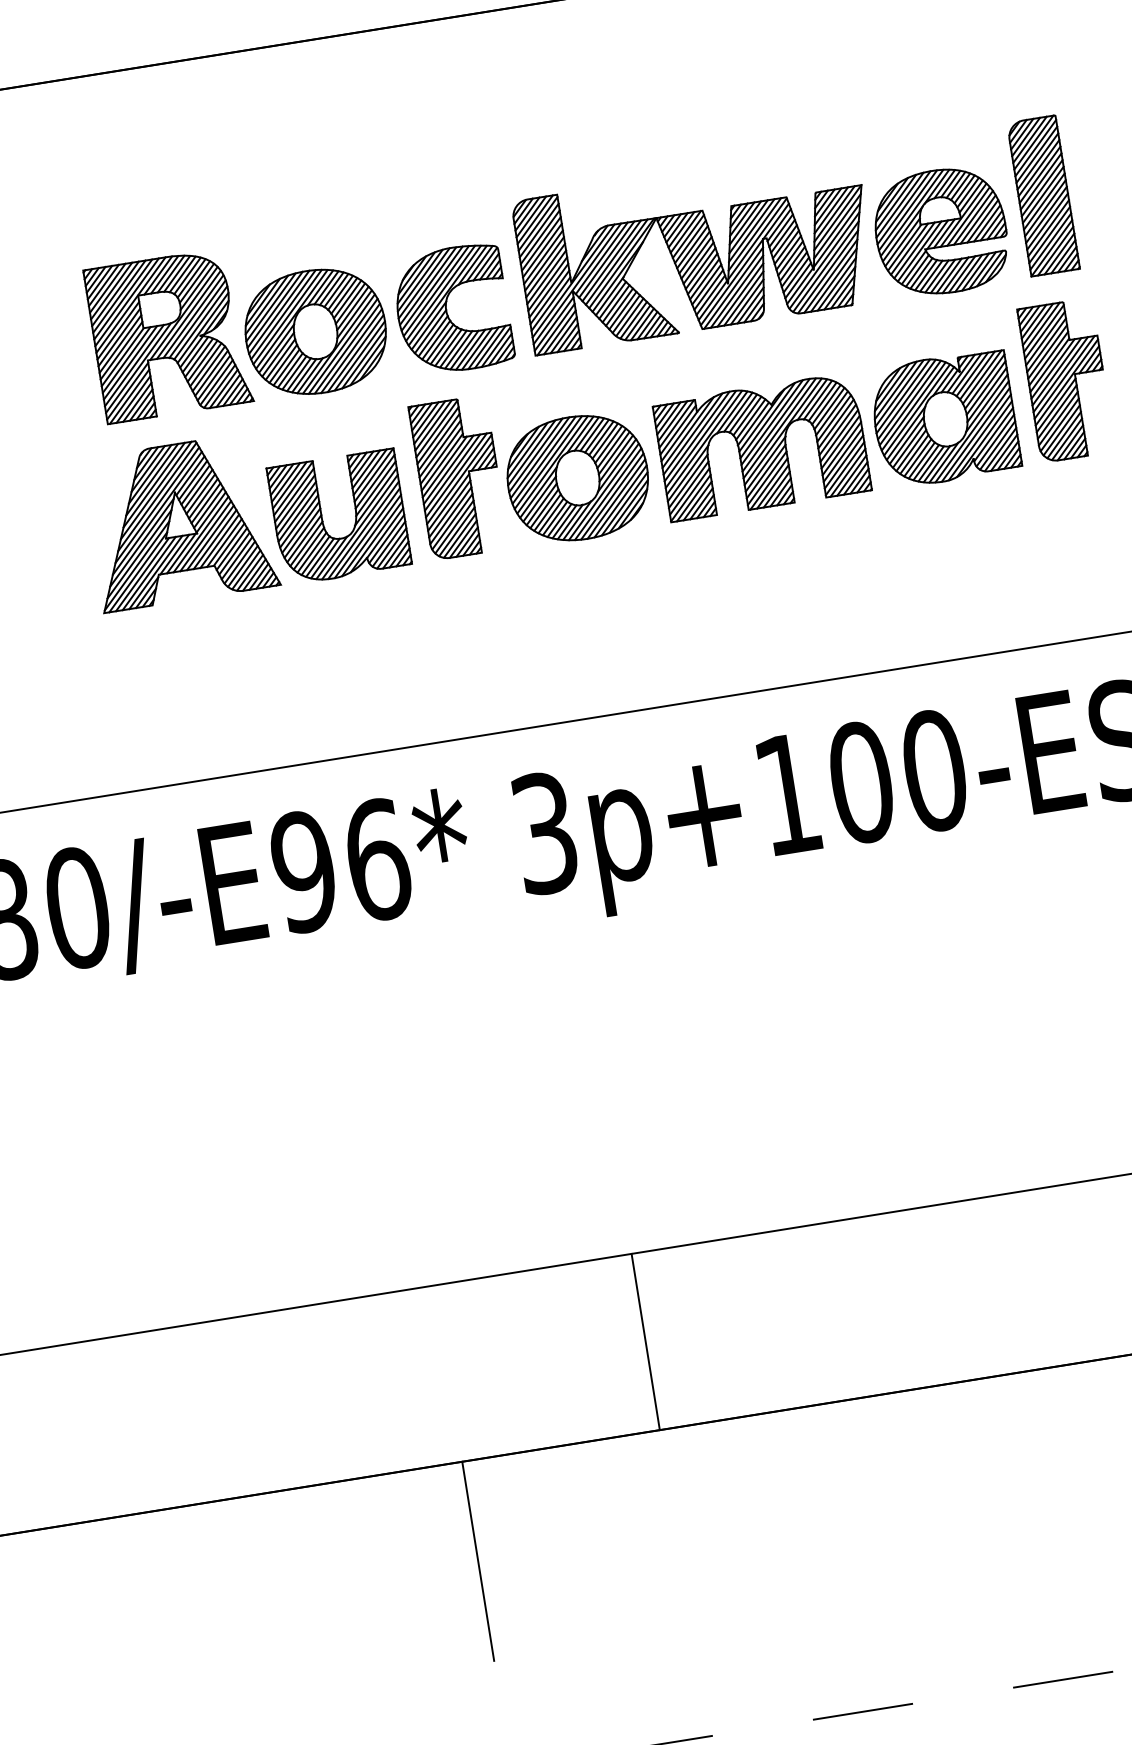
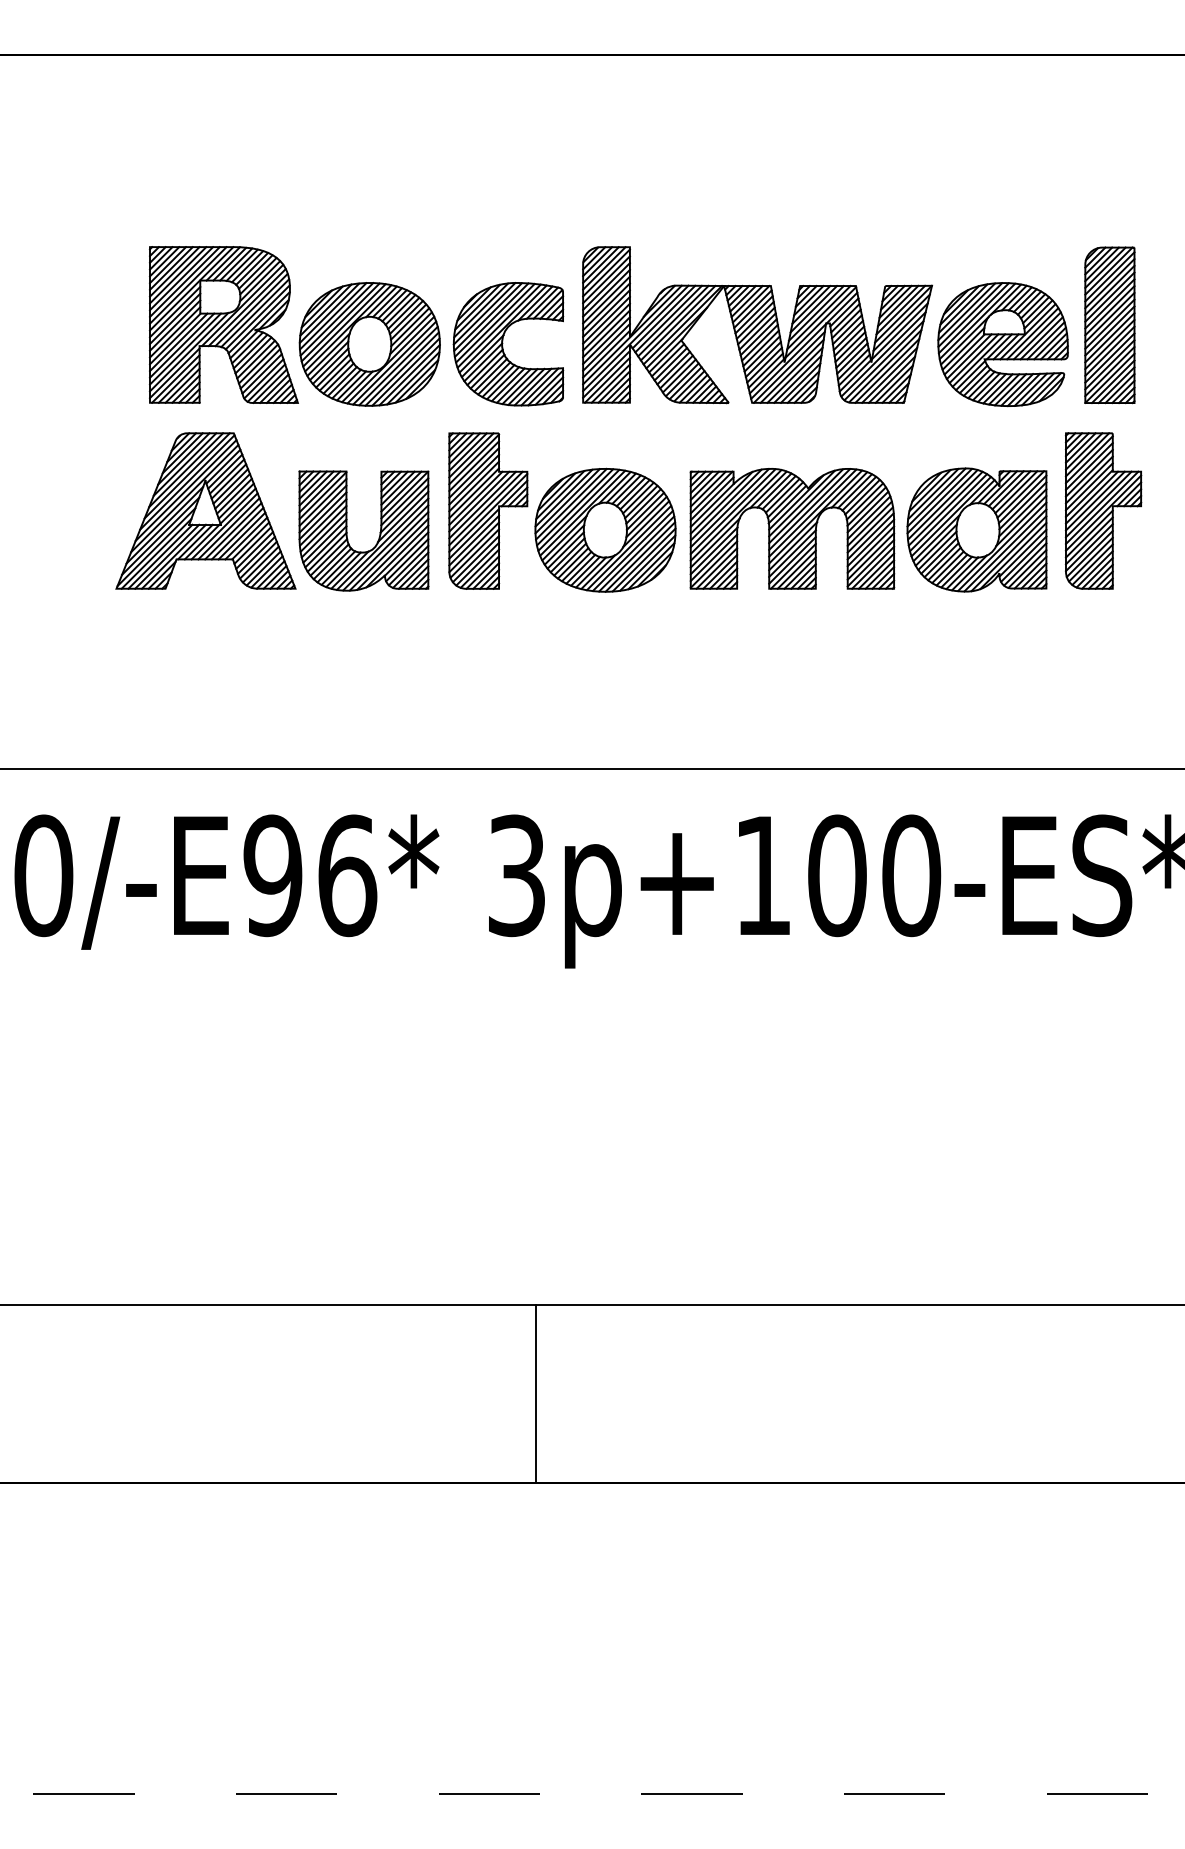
line: (477, 1560) -> (335, 1583), removed

